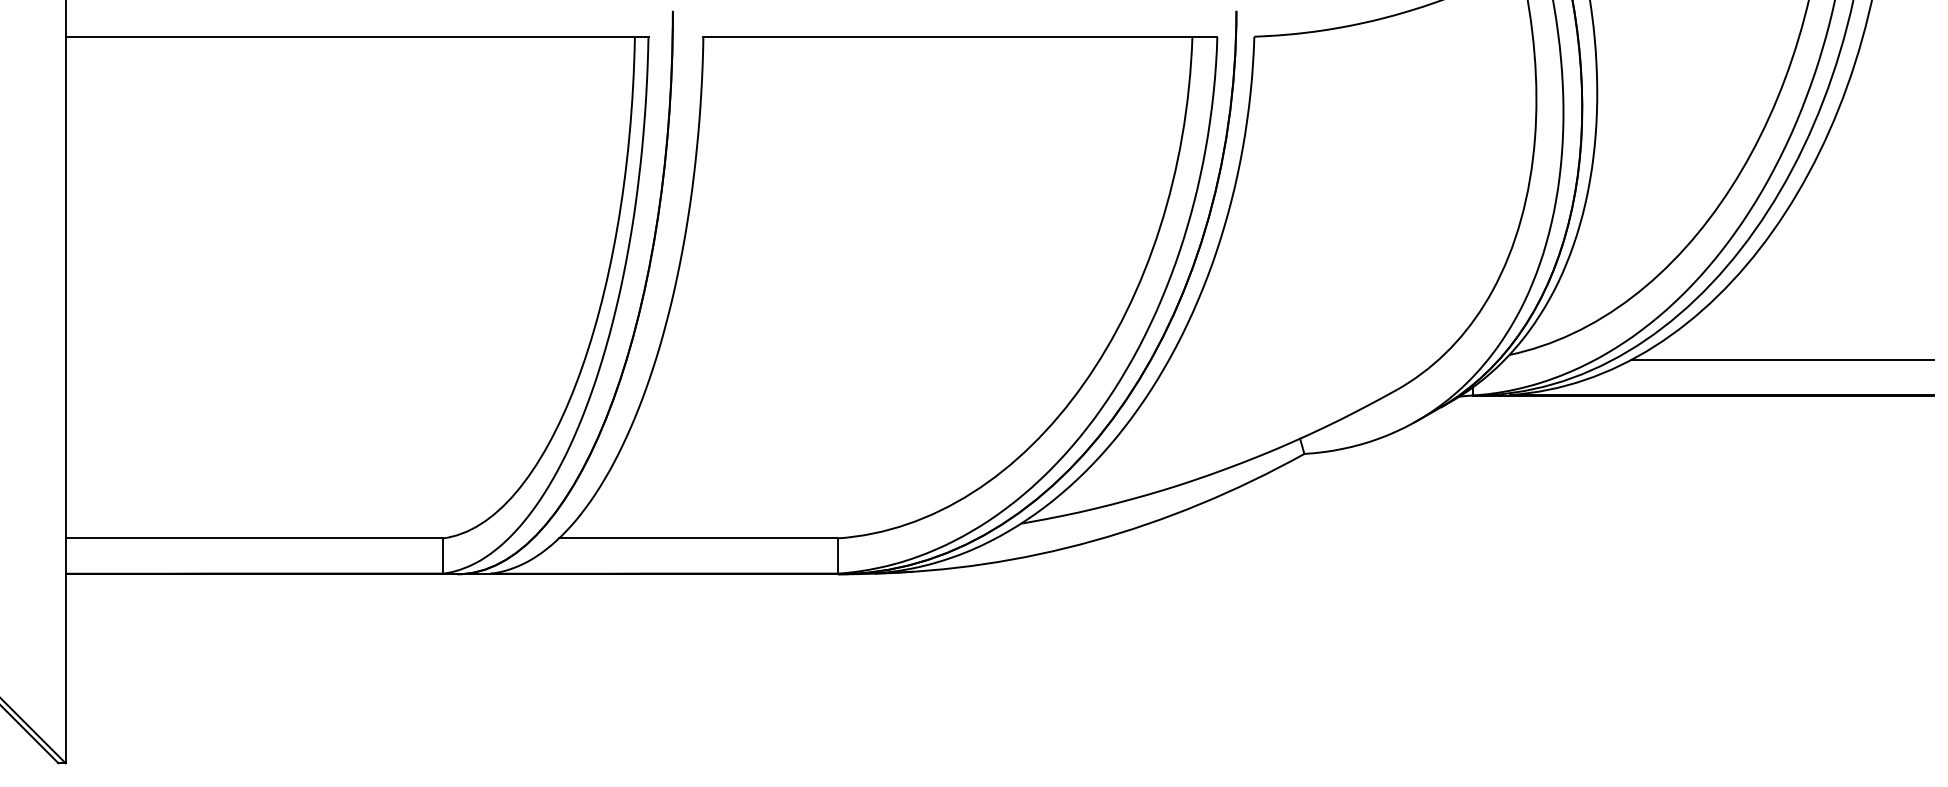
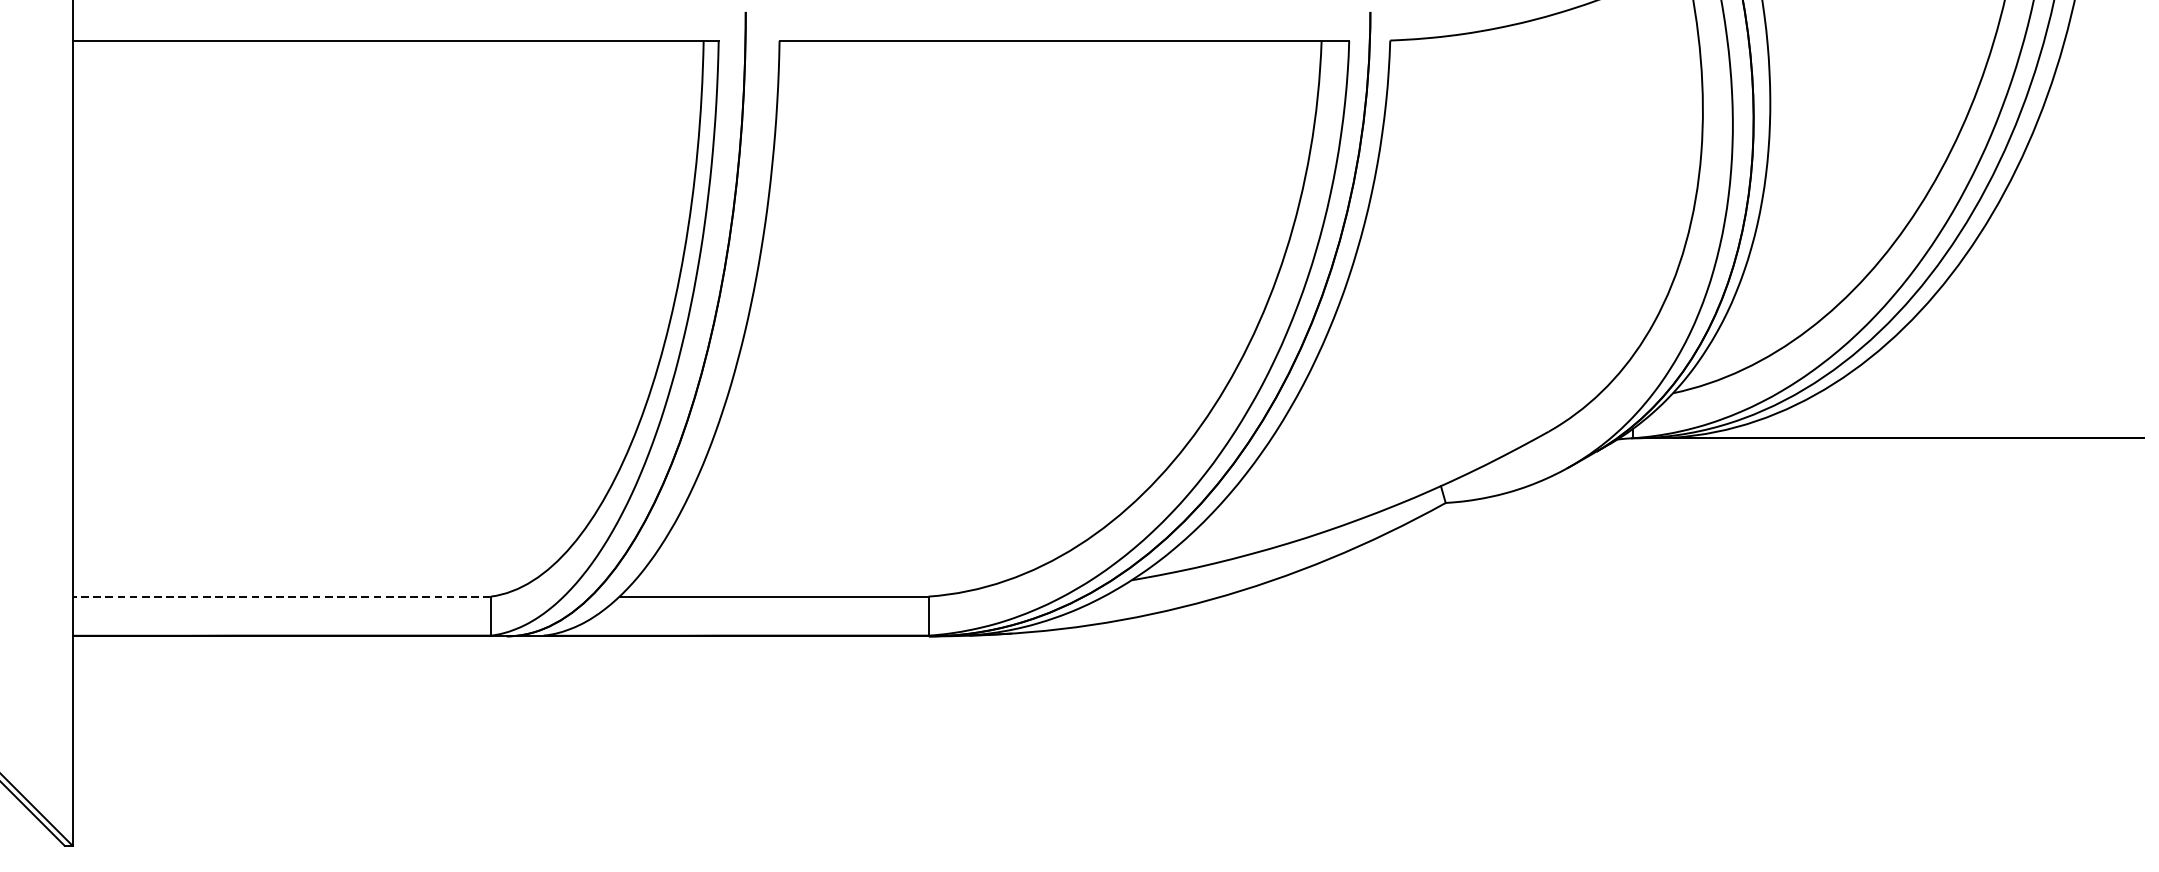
line: (1782, 360) -> (1975, 399), removed
line: (254, 538) -> (282, 596), solid -> dashed

